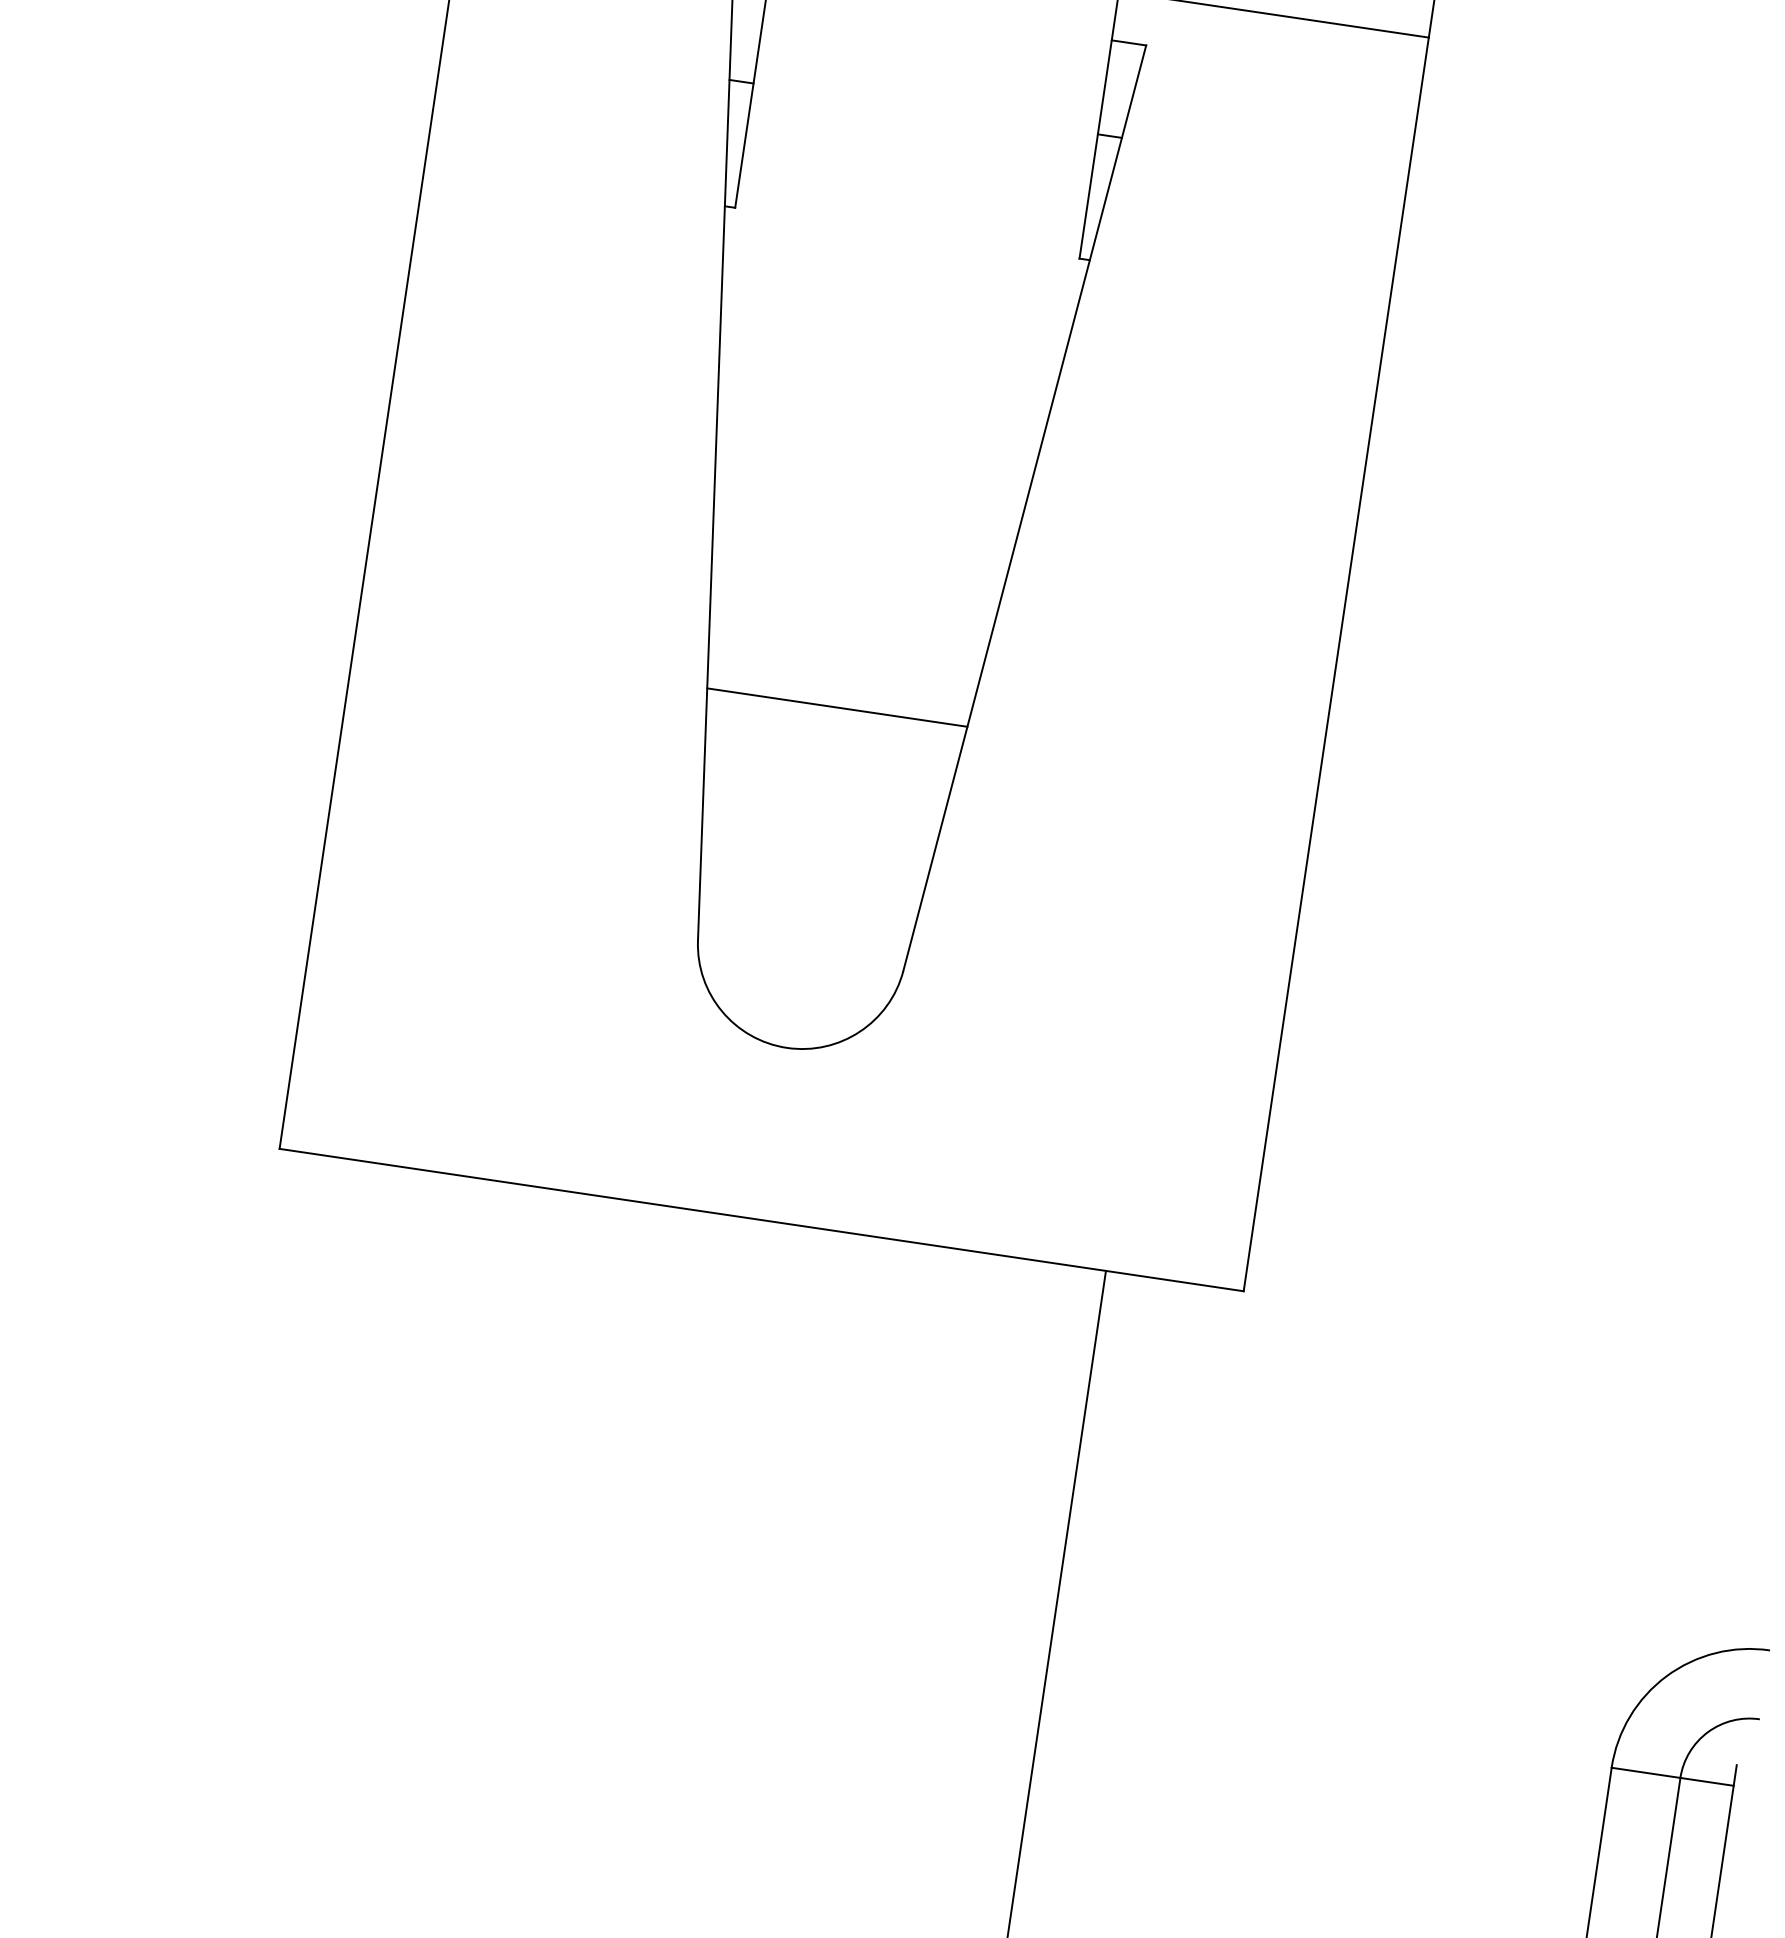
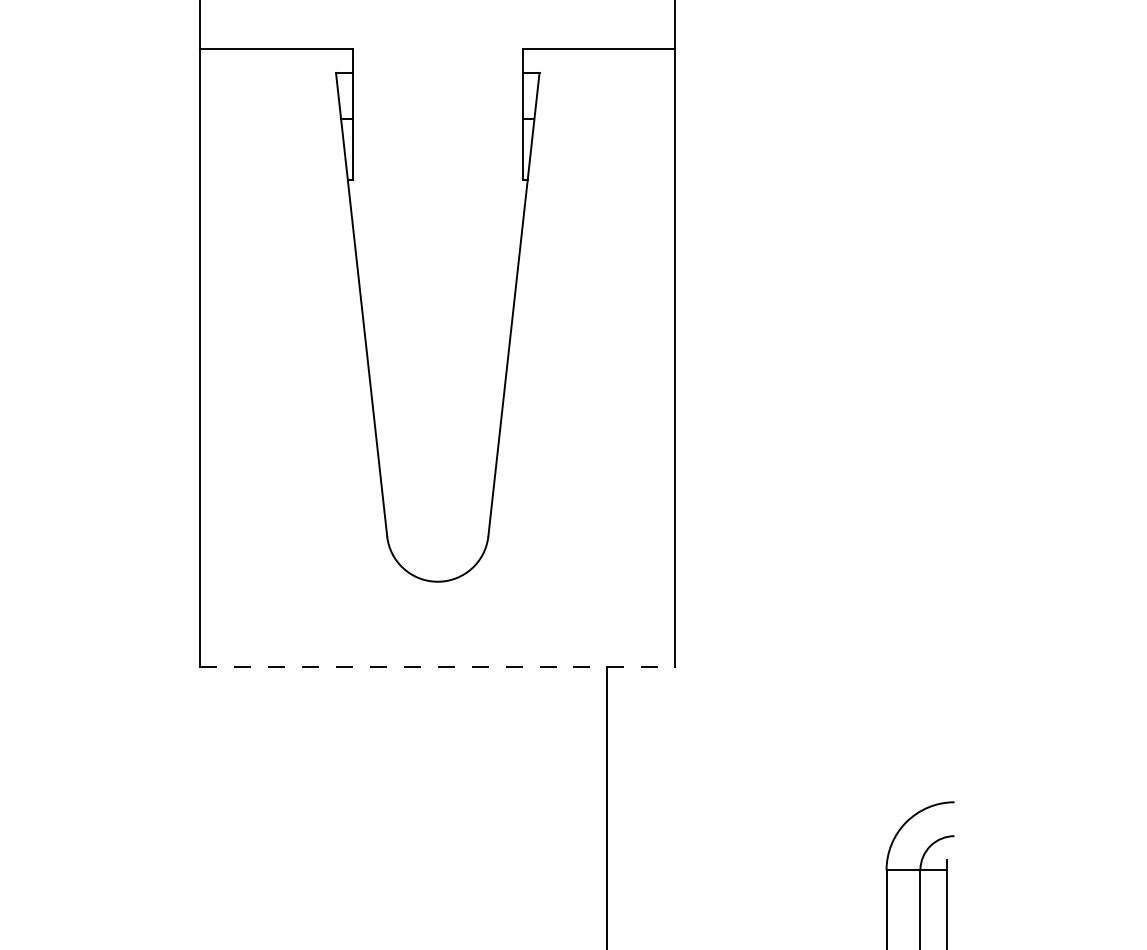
line: (836, 708) -> (437, 414), removed
line: (763, 1220) -> (438, 666), solid -> dashed

